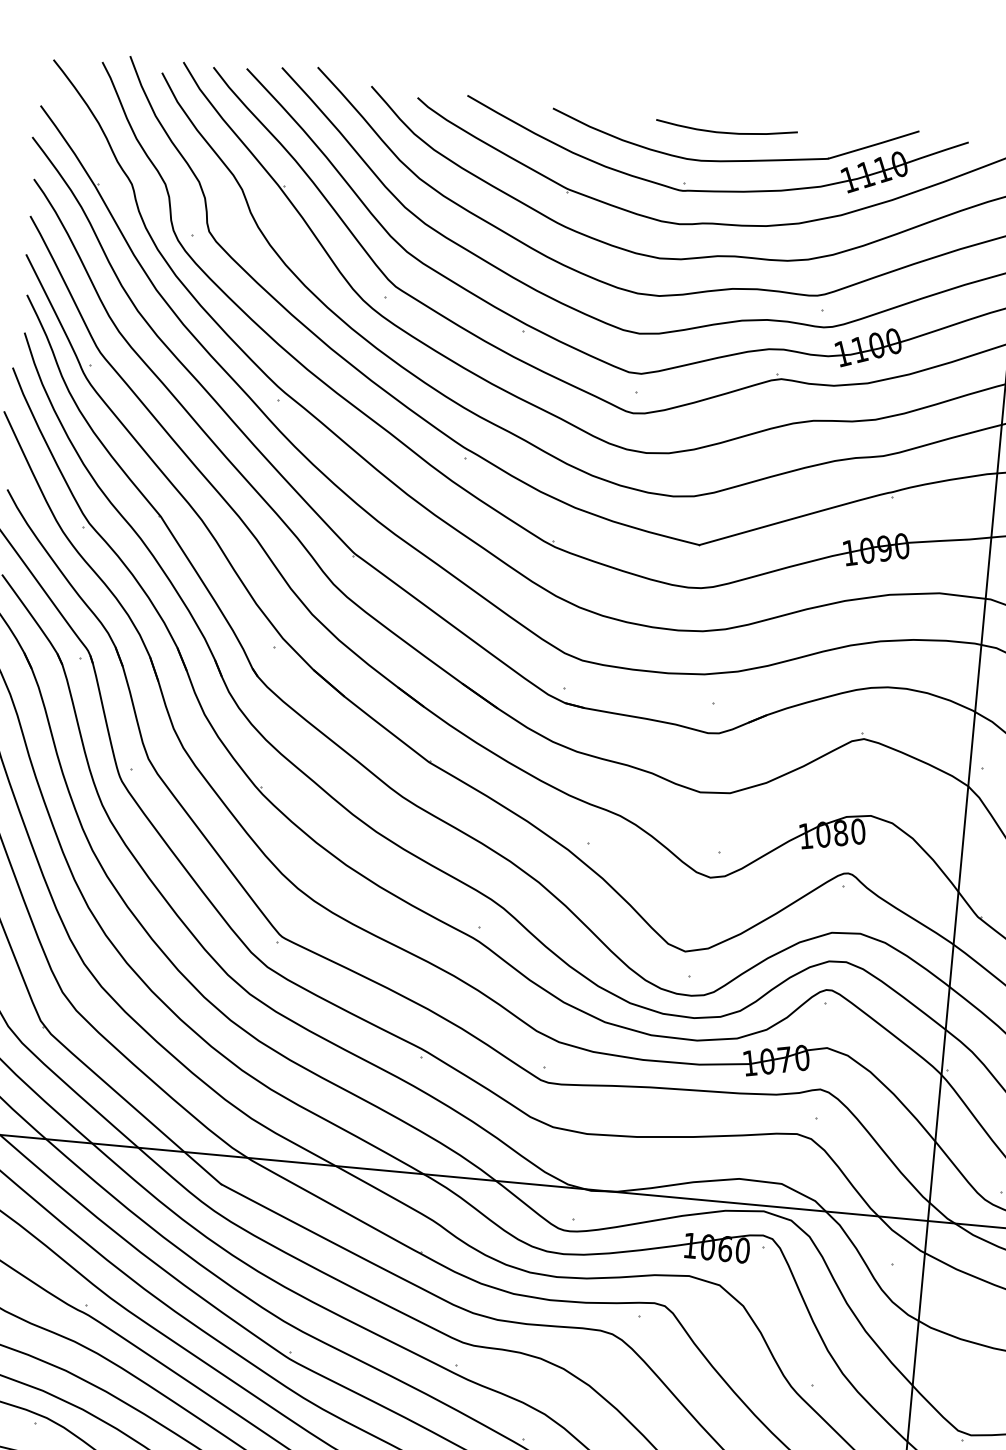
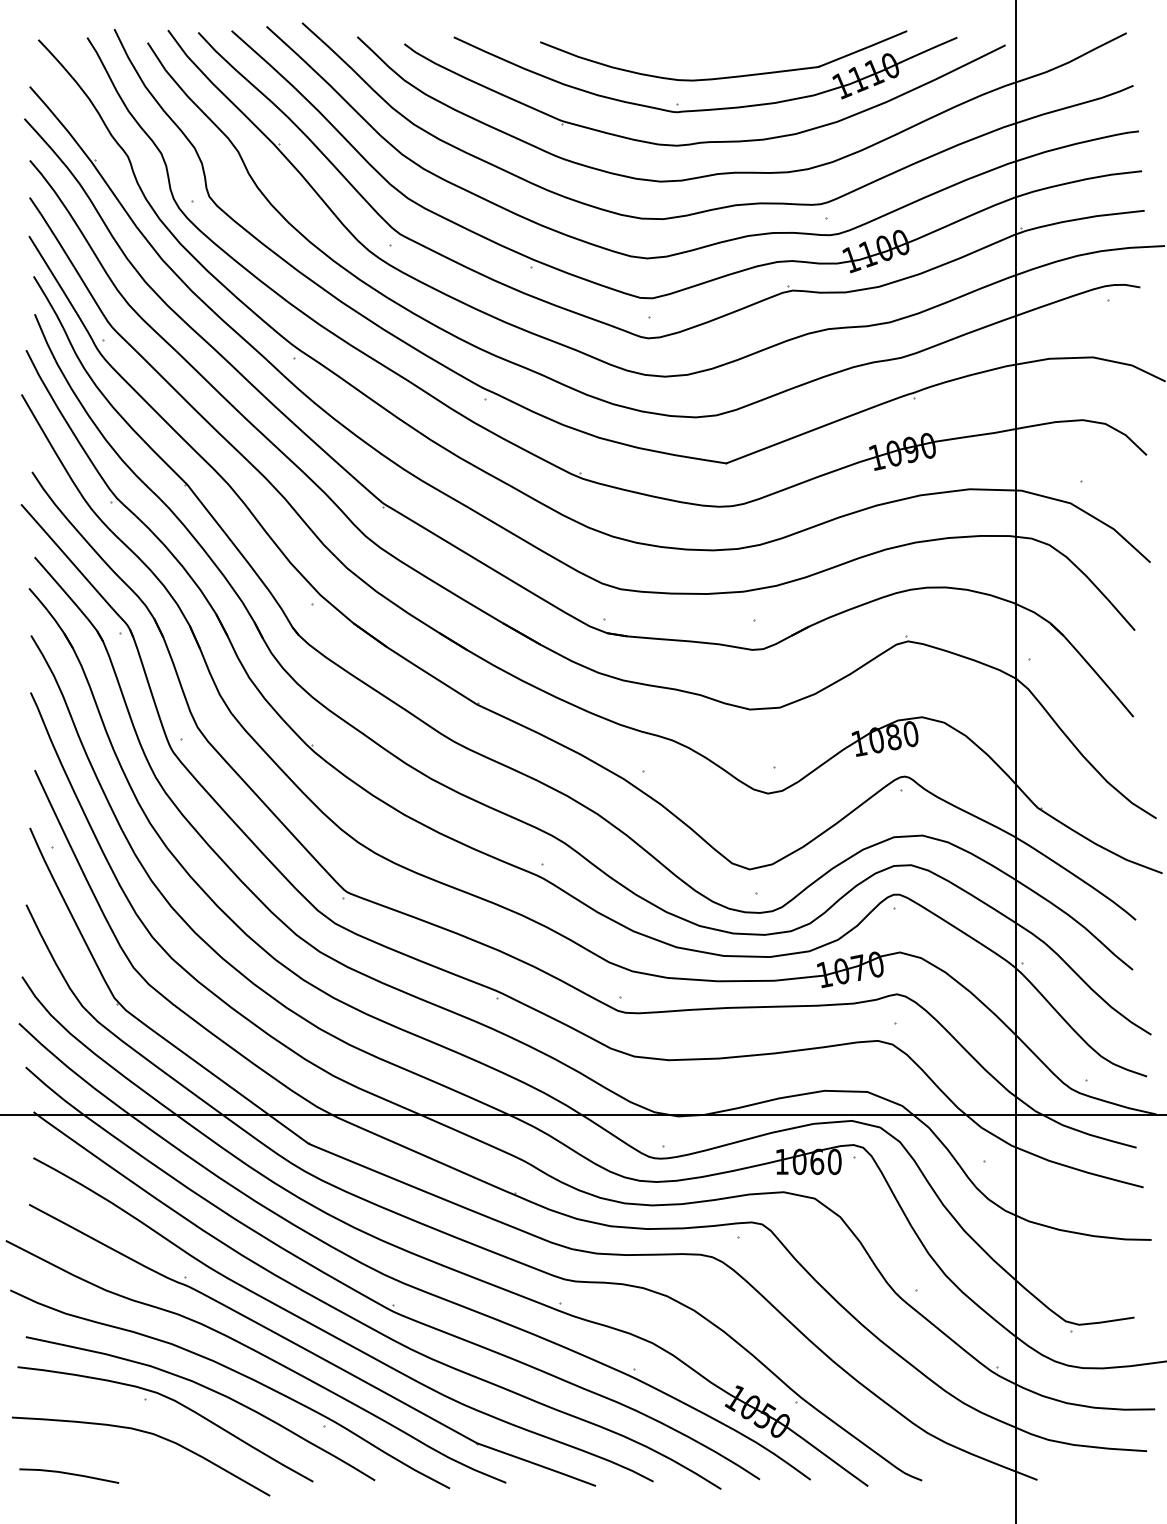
curve: (726, 131) -> (715, 49), removed

